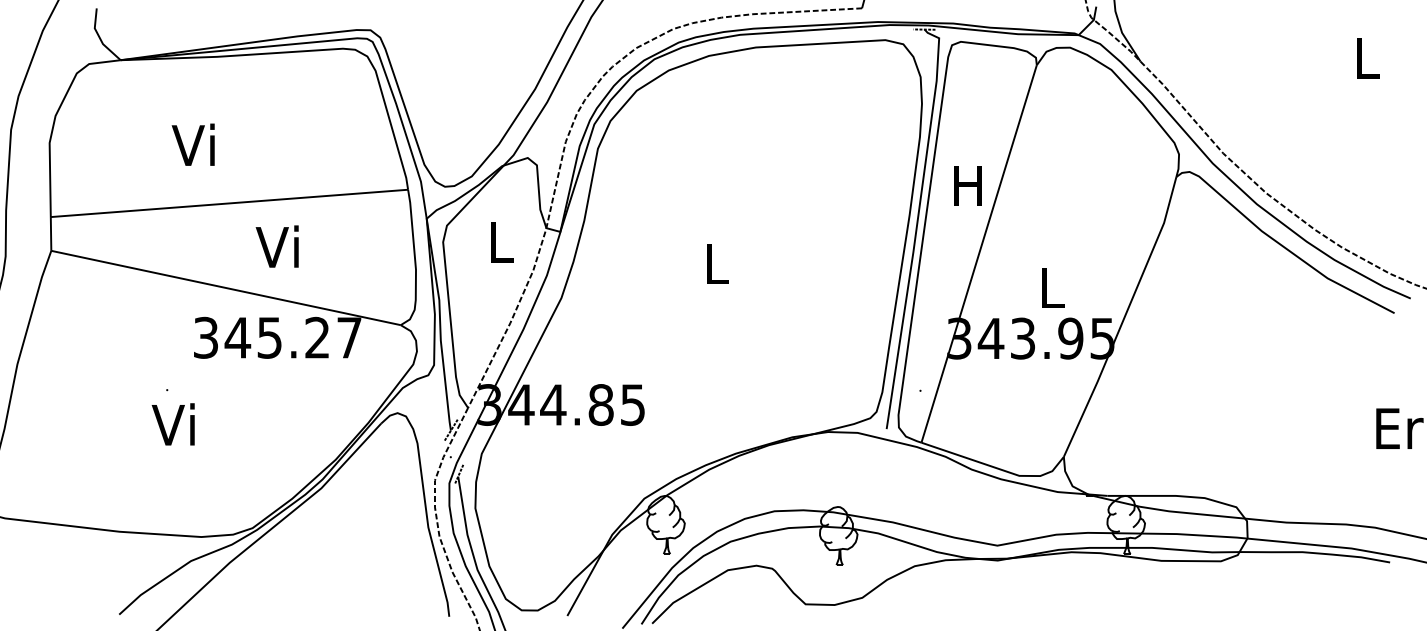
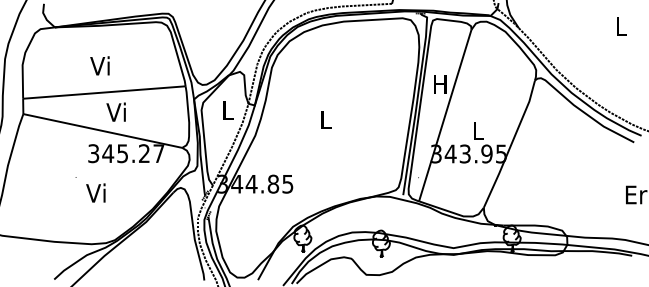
text: (192, 143) -> (99, 65), moved
text: (275, 245) -> (115, 111), moved
text: (172, 423) -> (95, 192), moved

